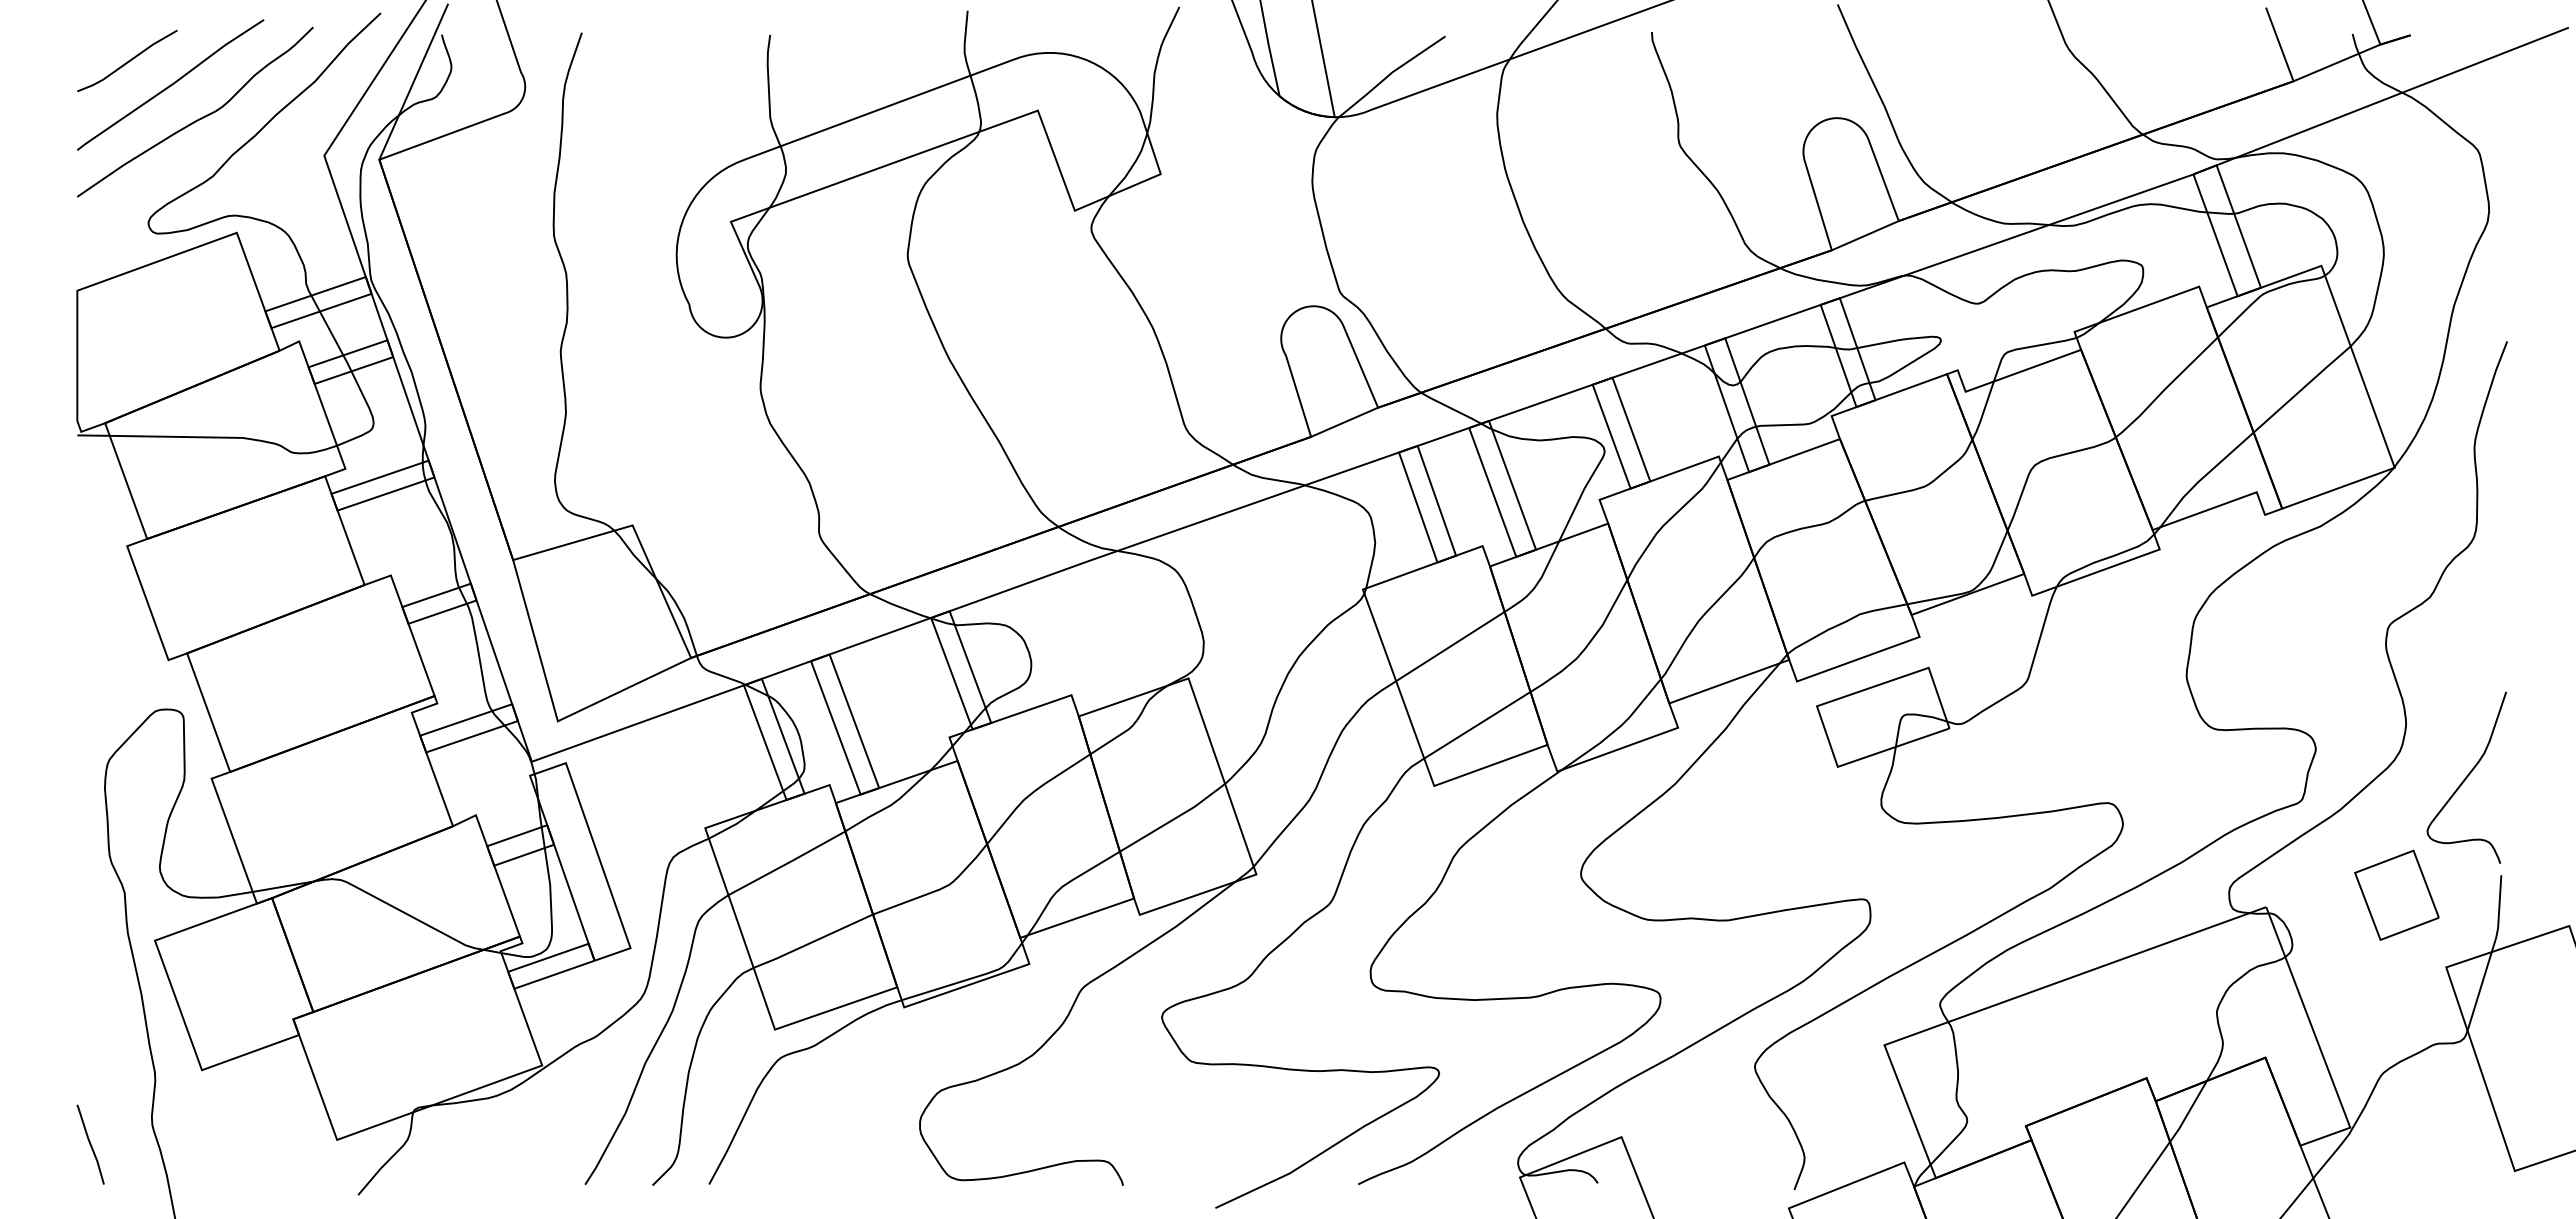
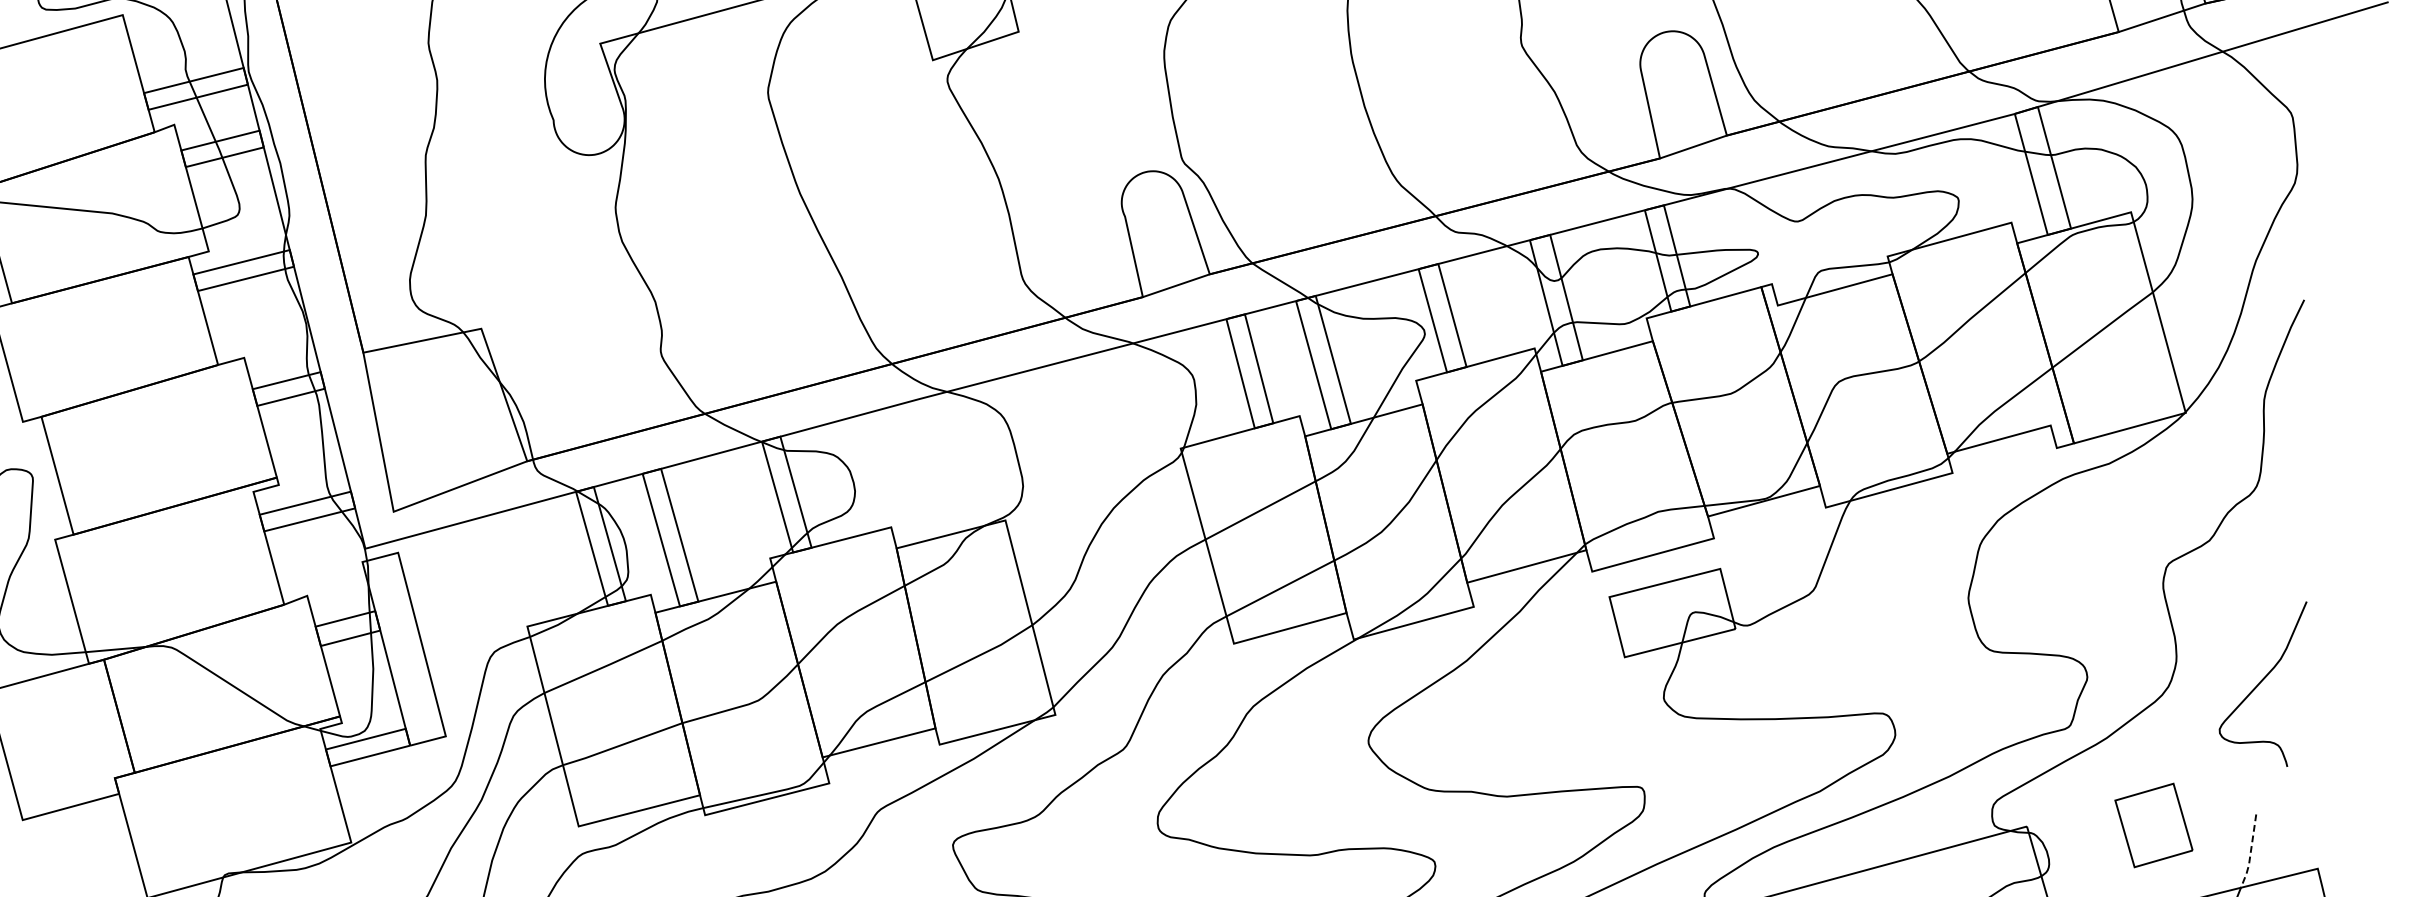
curve: (2466, 777) -> (2261, 681), moved
line: (2498, 916) -> (2250, 853), solid -> dashed

